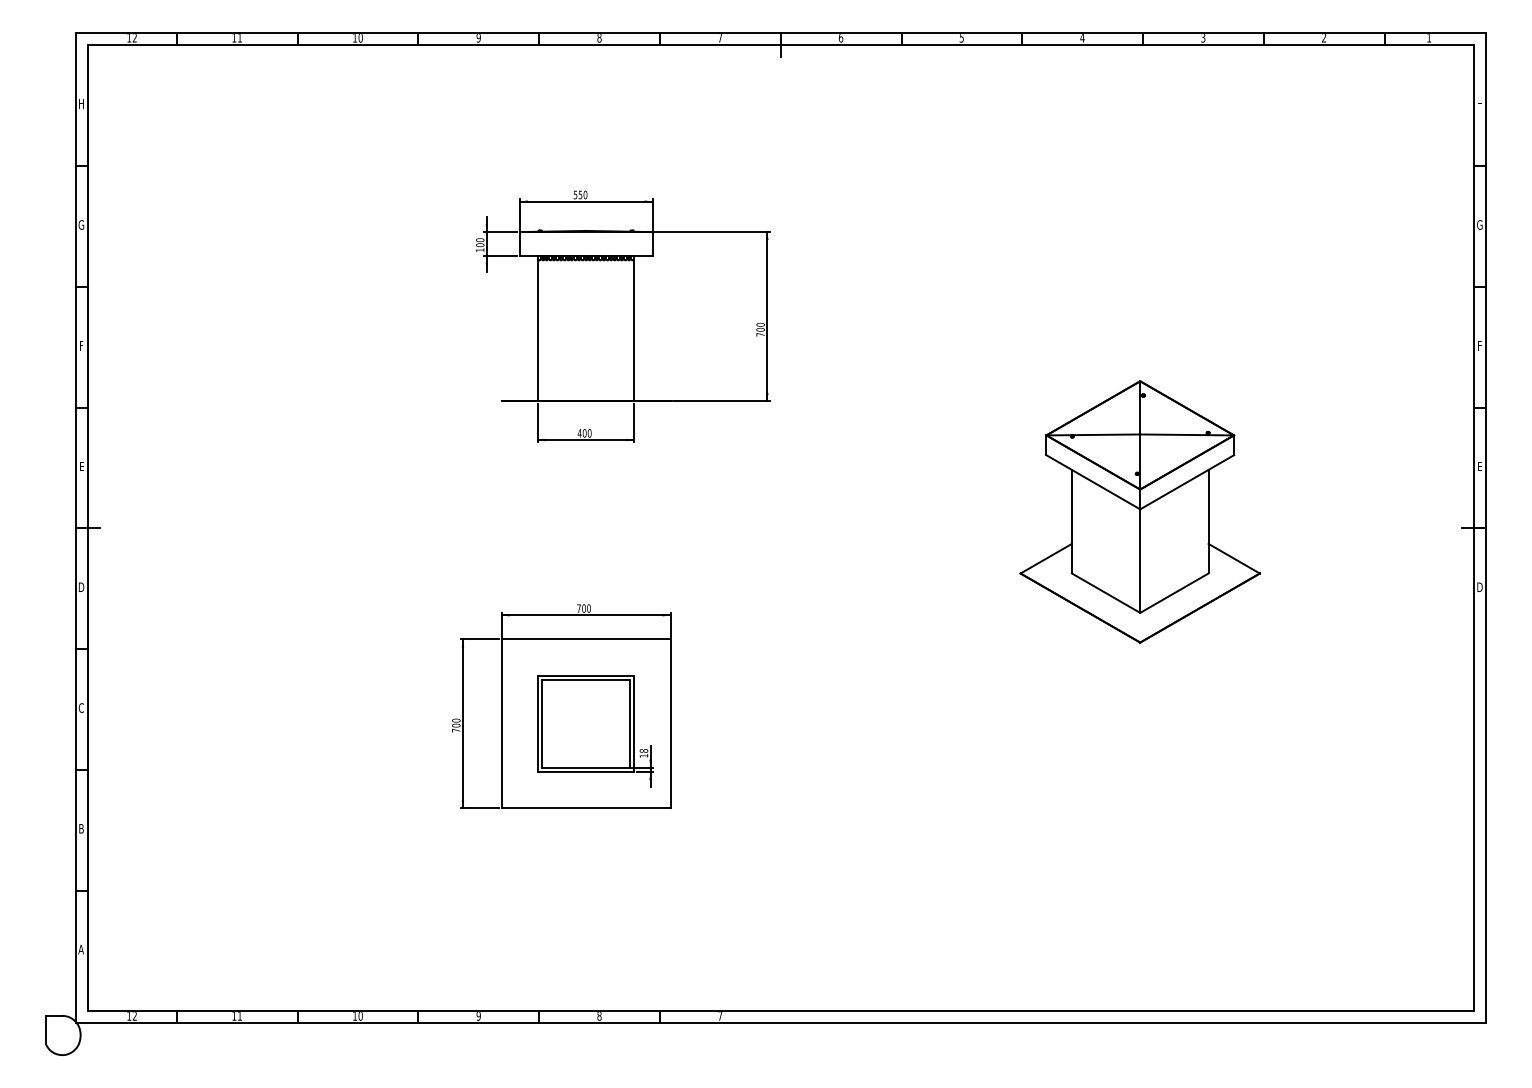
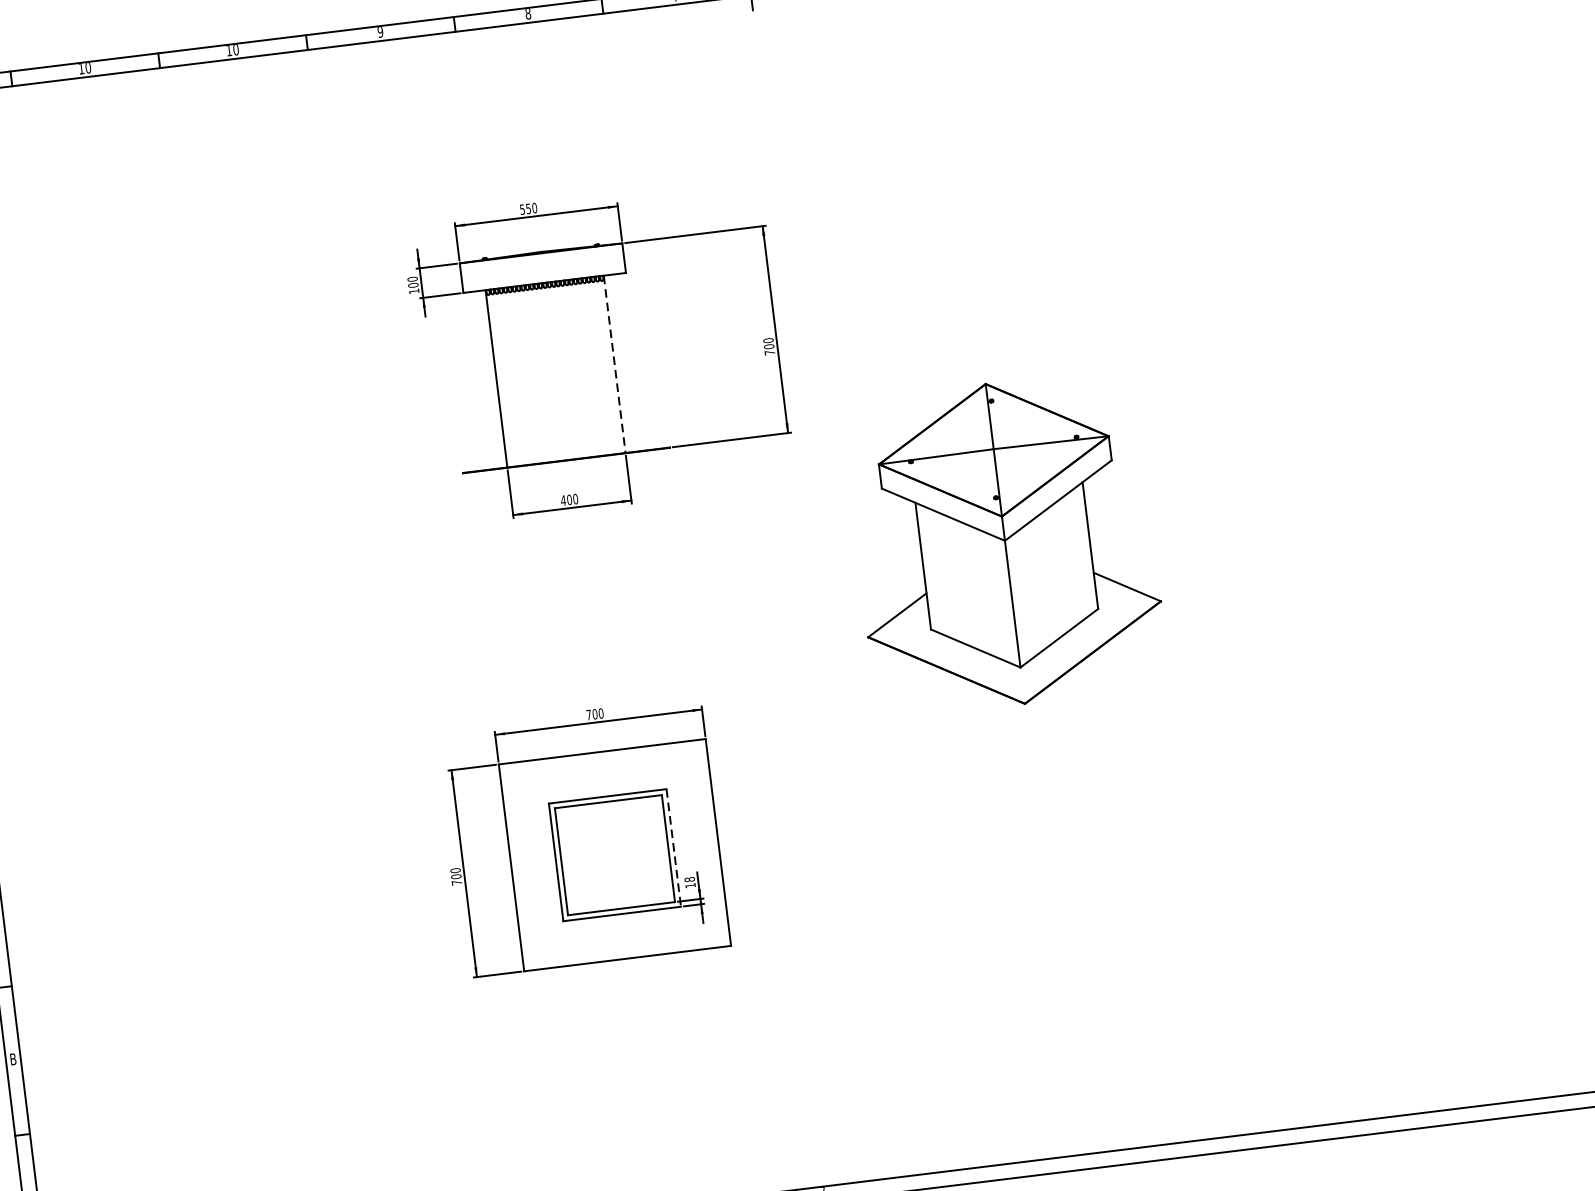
text: (239, 38) -> (87, 68), 11 -> 10
line: (634, 329) -> (614, 365), solid -> dashed
part: (1139, 511) -> (1004, 543), moved
line: (634, 724) -> (674, 848), solid -> dashed

